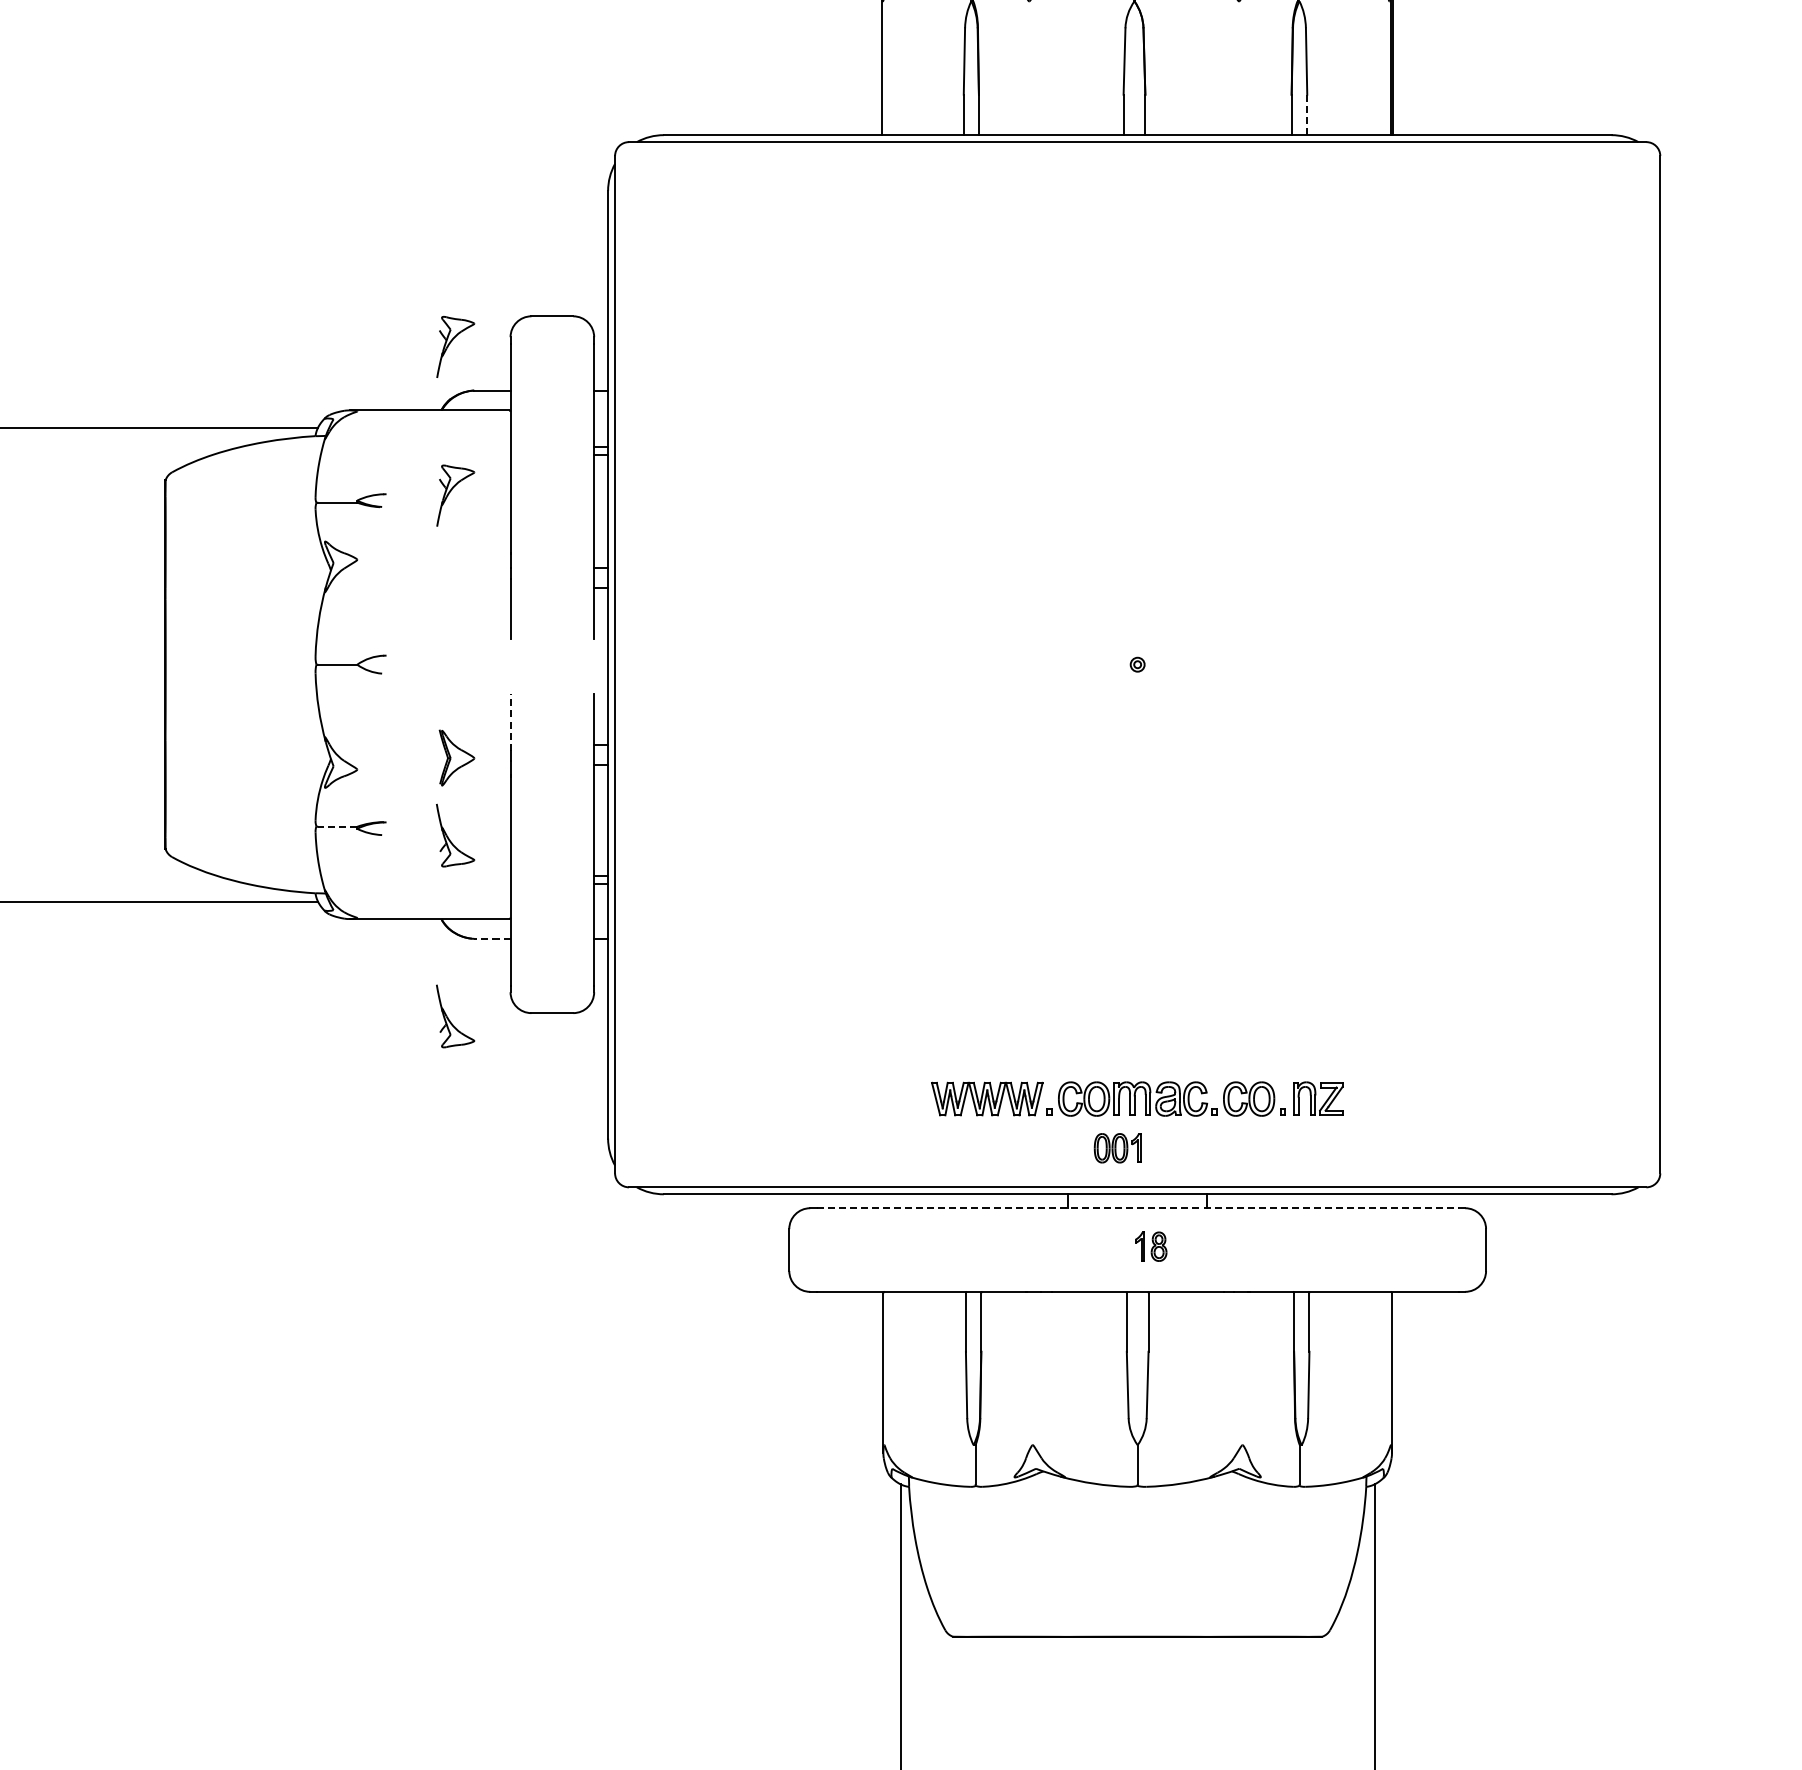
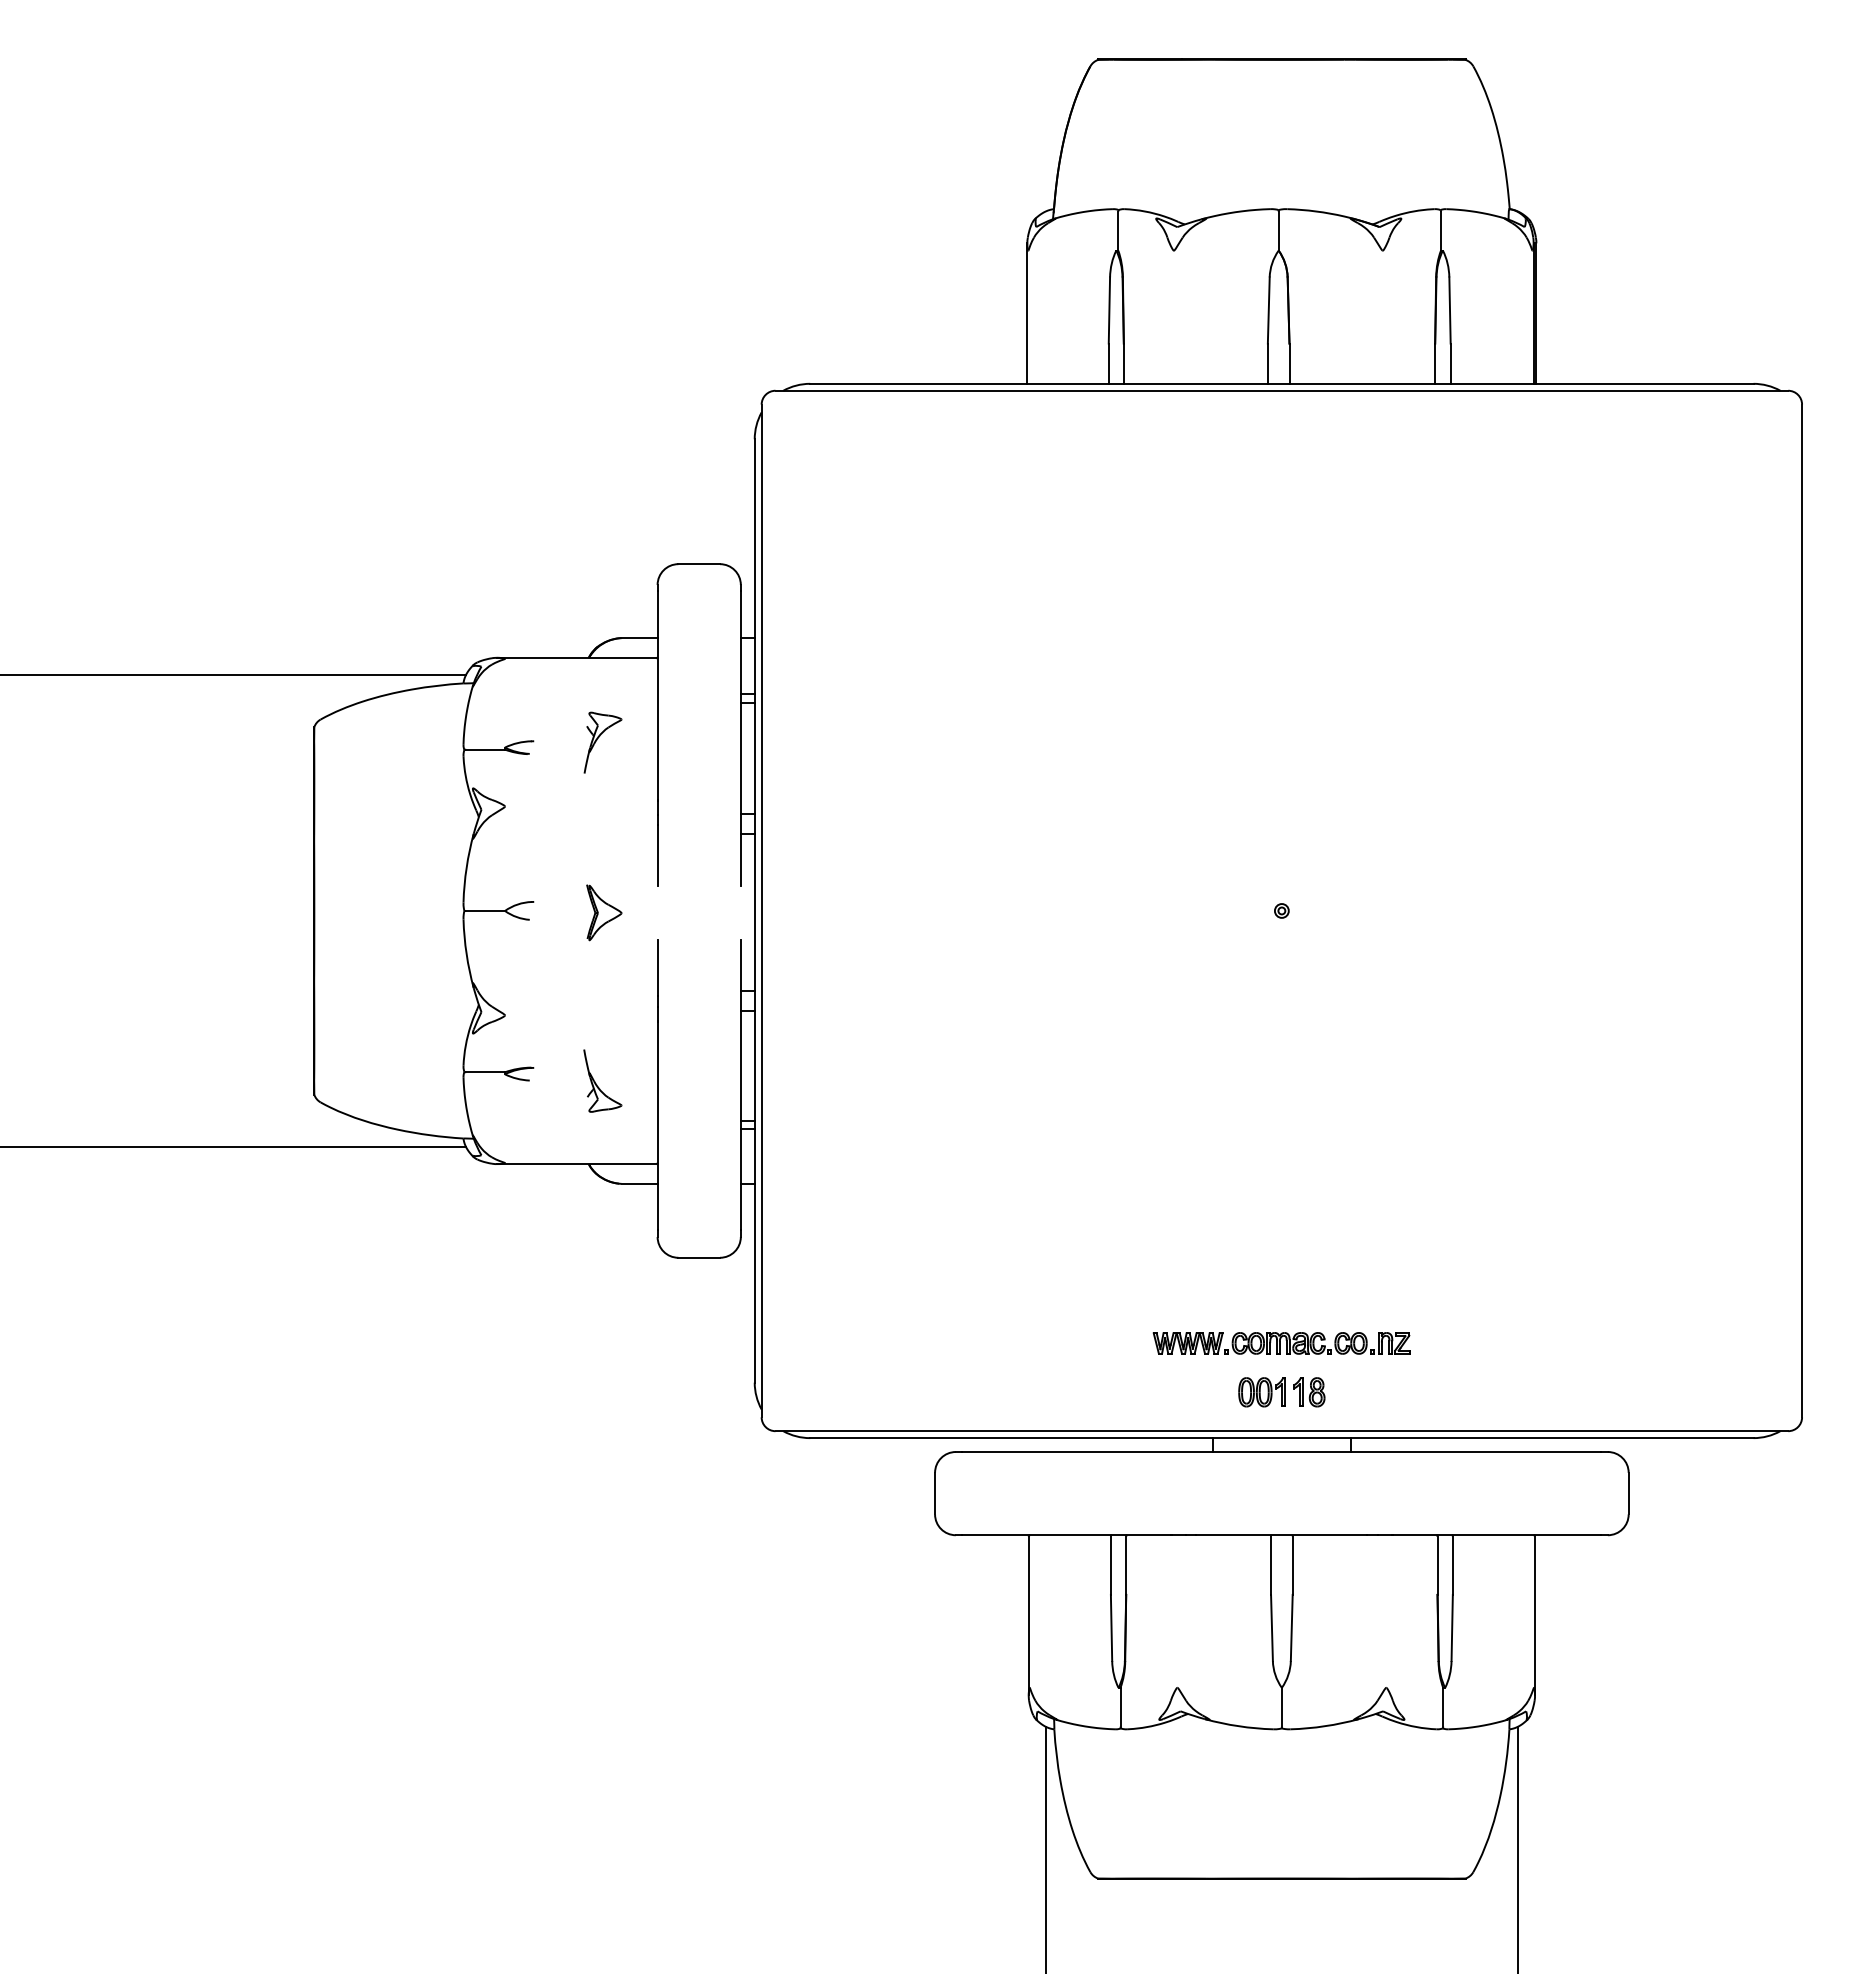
line: (1307, 115) -> (1450, 364), dashed -> solid
part: (455, 346) -> (602, 594), removed
line: (510, 721) -> (657, 967), dashed -> solid
part: (457, 757) -> (604, 912), moved
line: (337, 826) -> (485, 1072), dashed -> solid
line: (492, 938) -> (639, 1183), dashed -> solid
part: (450, 1019) -> (597, 1264), removed
part: (1137, 1099) -> (1281, 1343), size x0.62
line: (1138, 1208) -> (1282, 1452), dashed -> solid
part: (1151, 1246) -> (1309, 1392), moved

